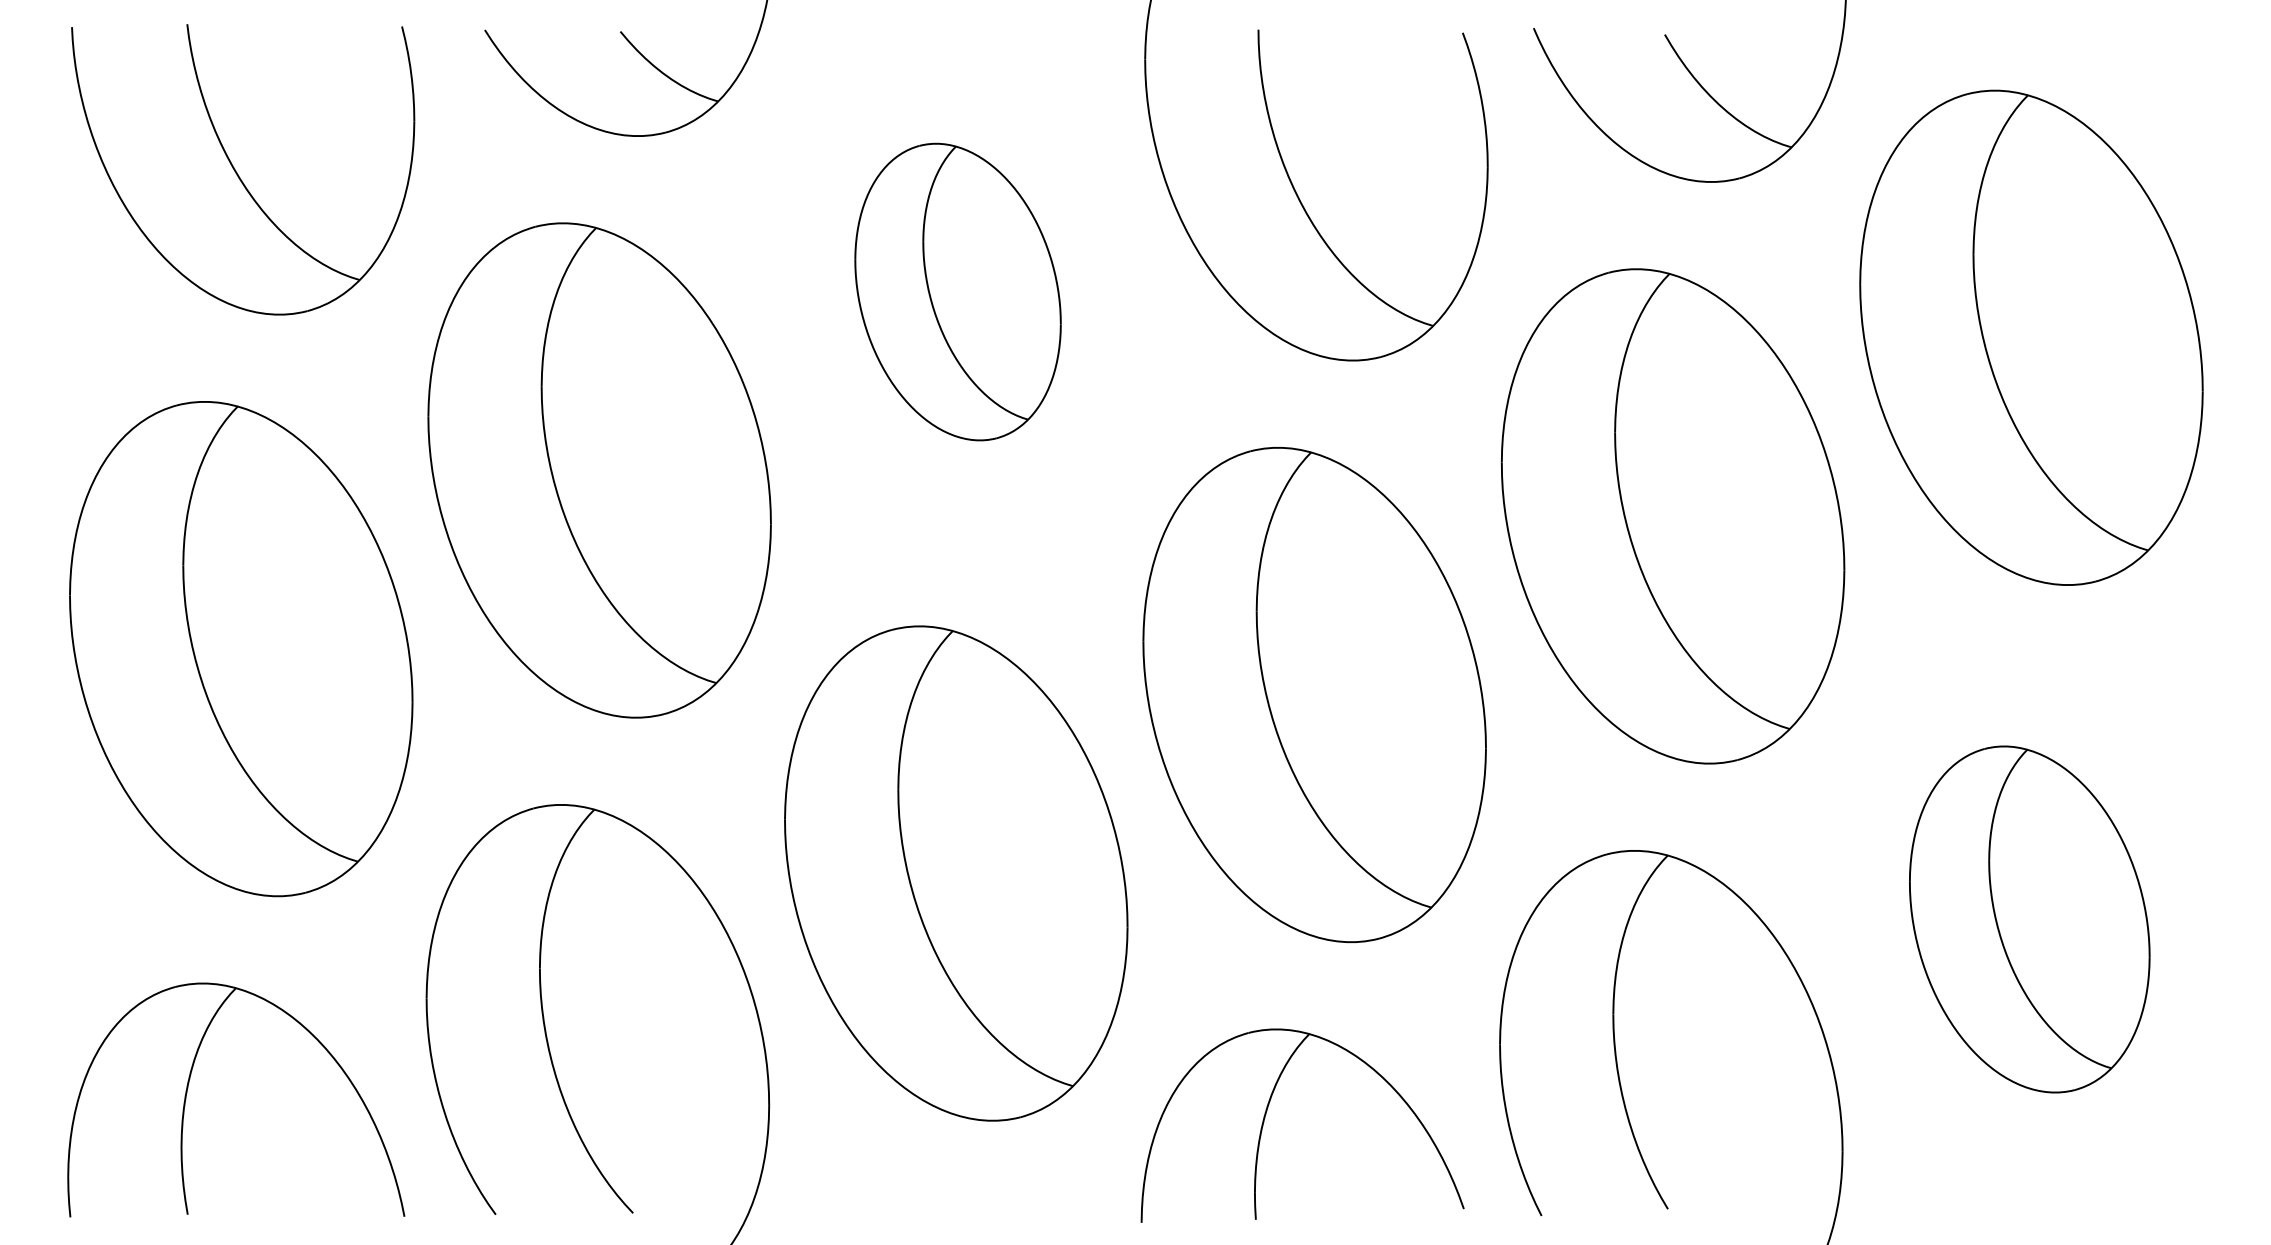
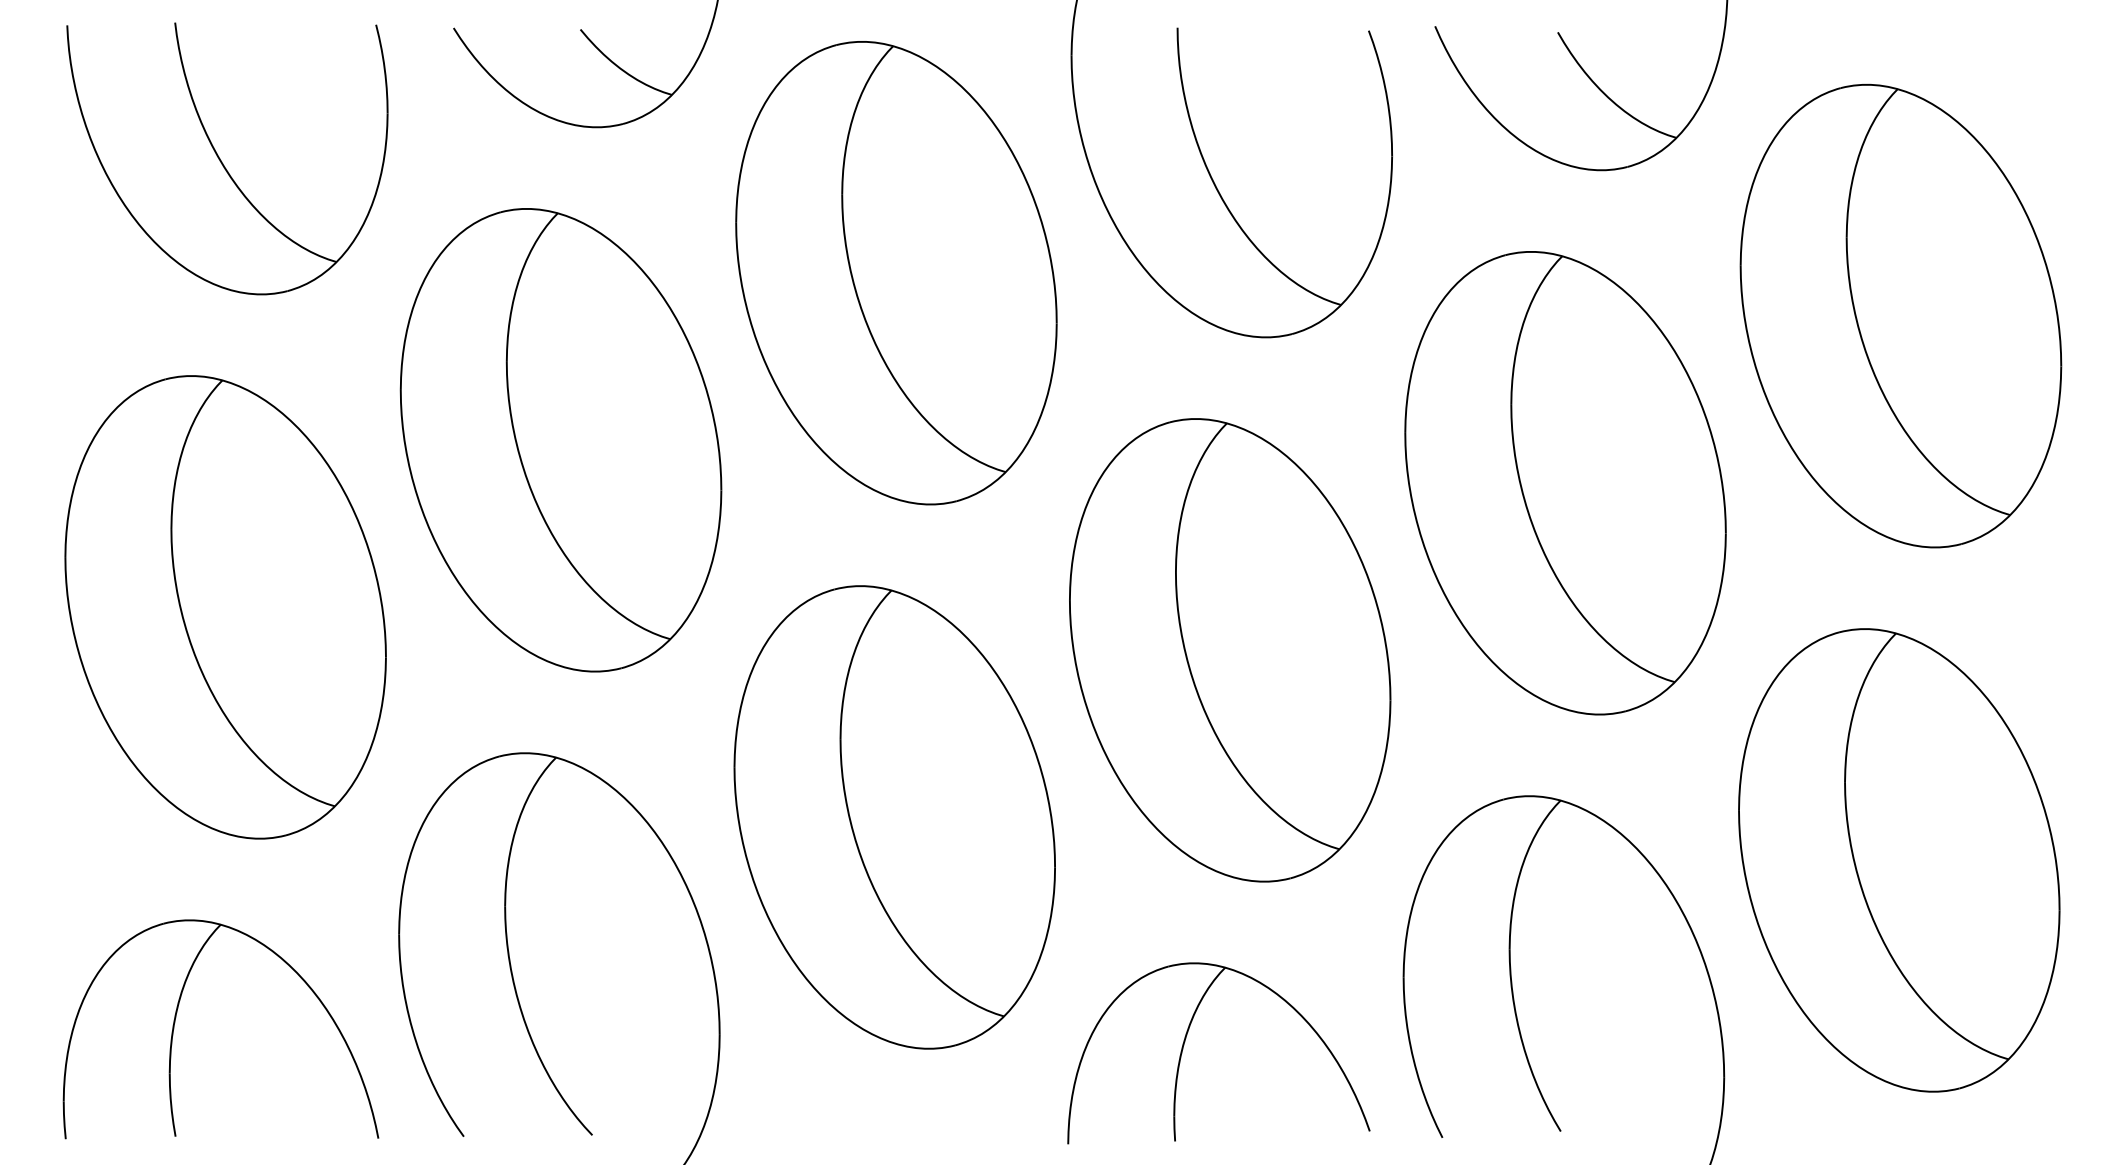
part: (958, 292) -> (896, 273), size x1.67
part: (2029, 919) -> (1899, 860), size x1.43

